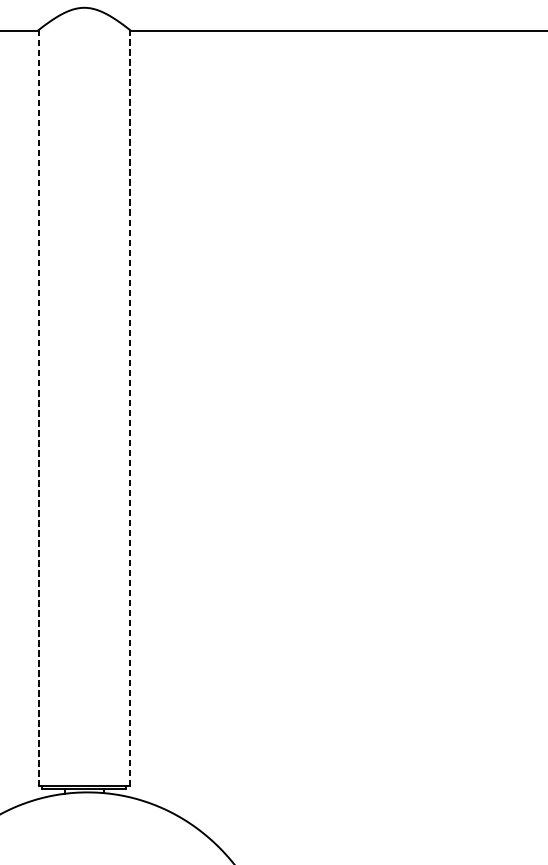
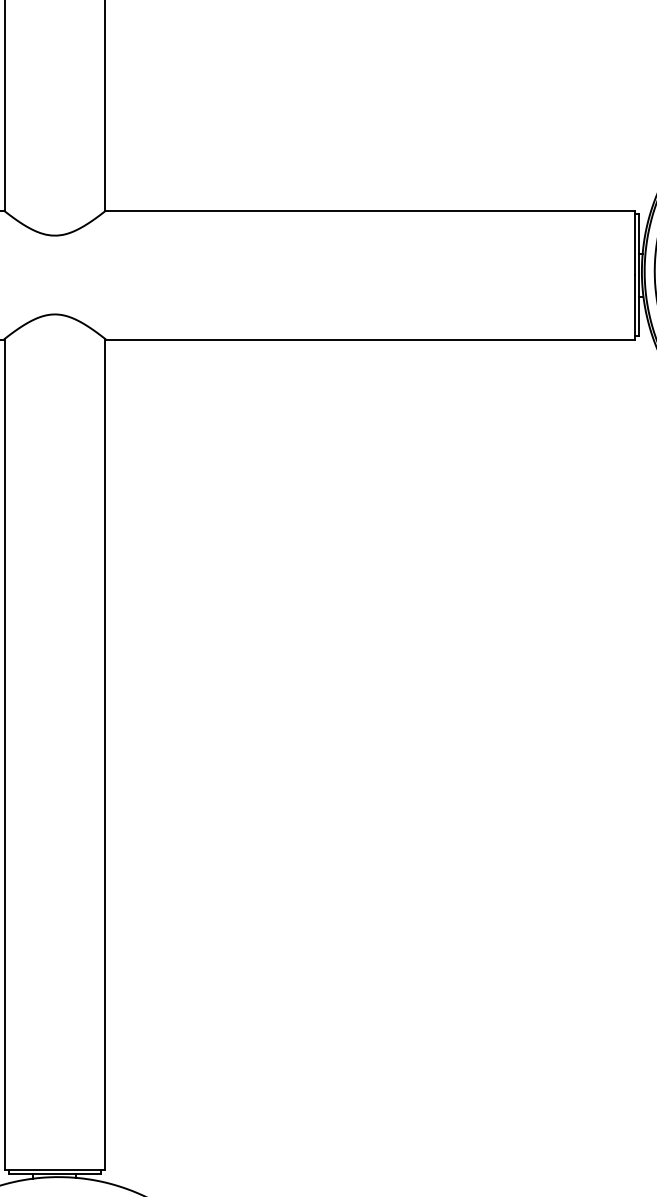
line: (38, 408) -> (4, 754), dashed -> solid
line: (130, 408) -> (105, 754), dashed -> solid

